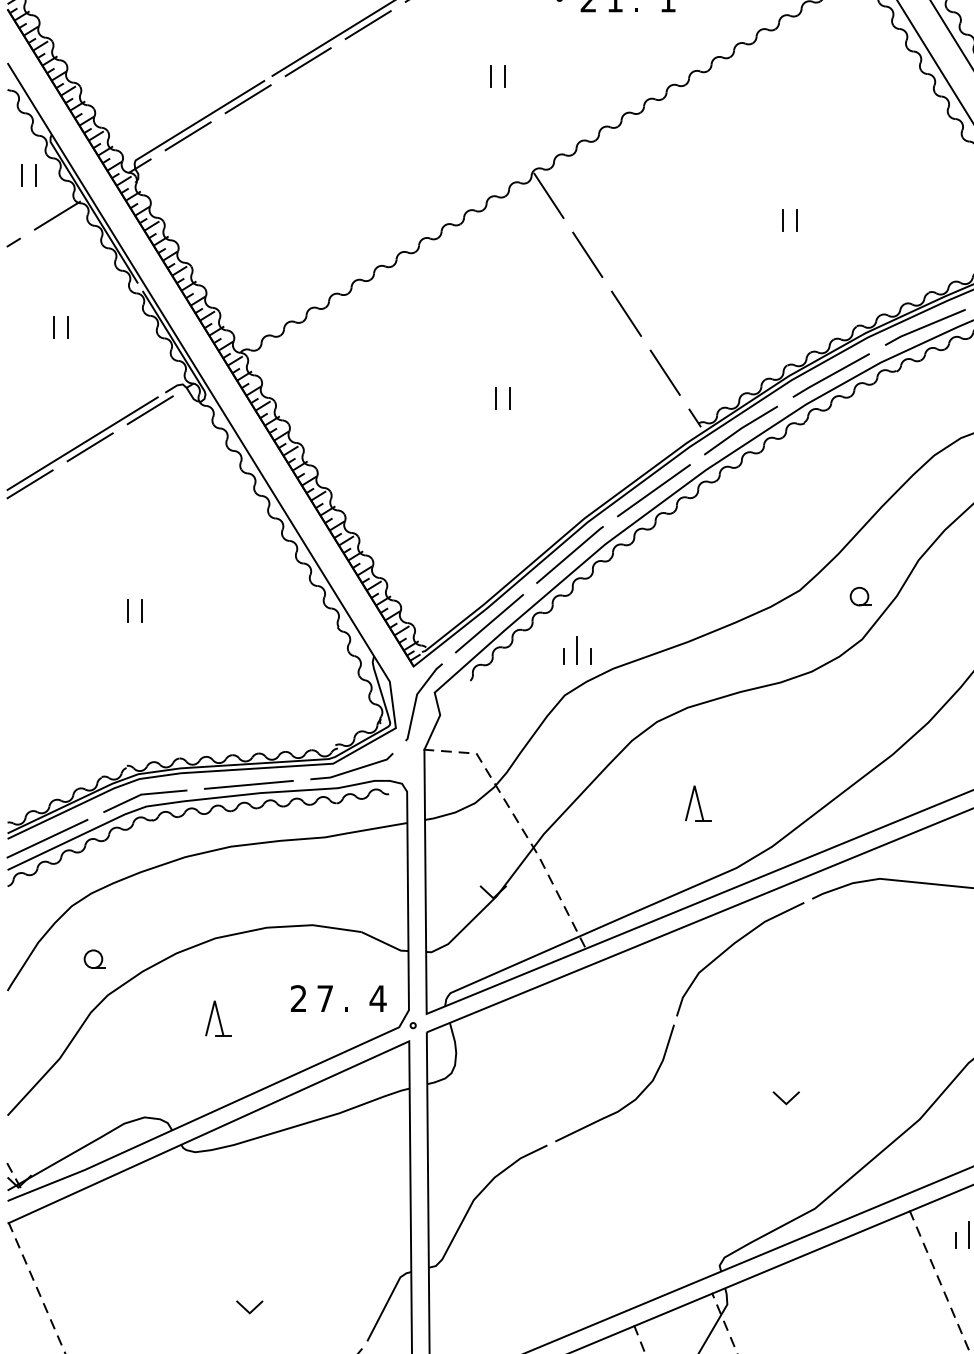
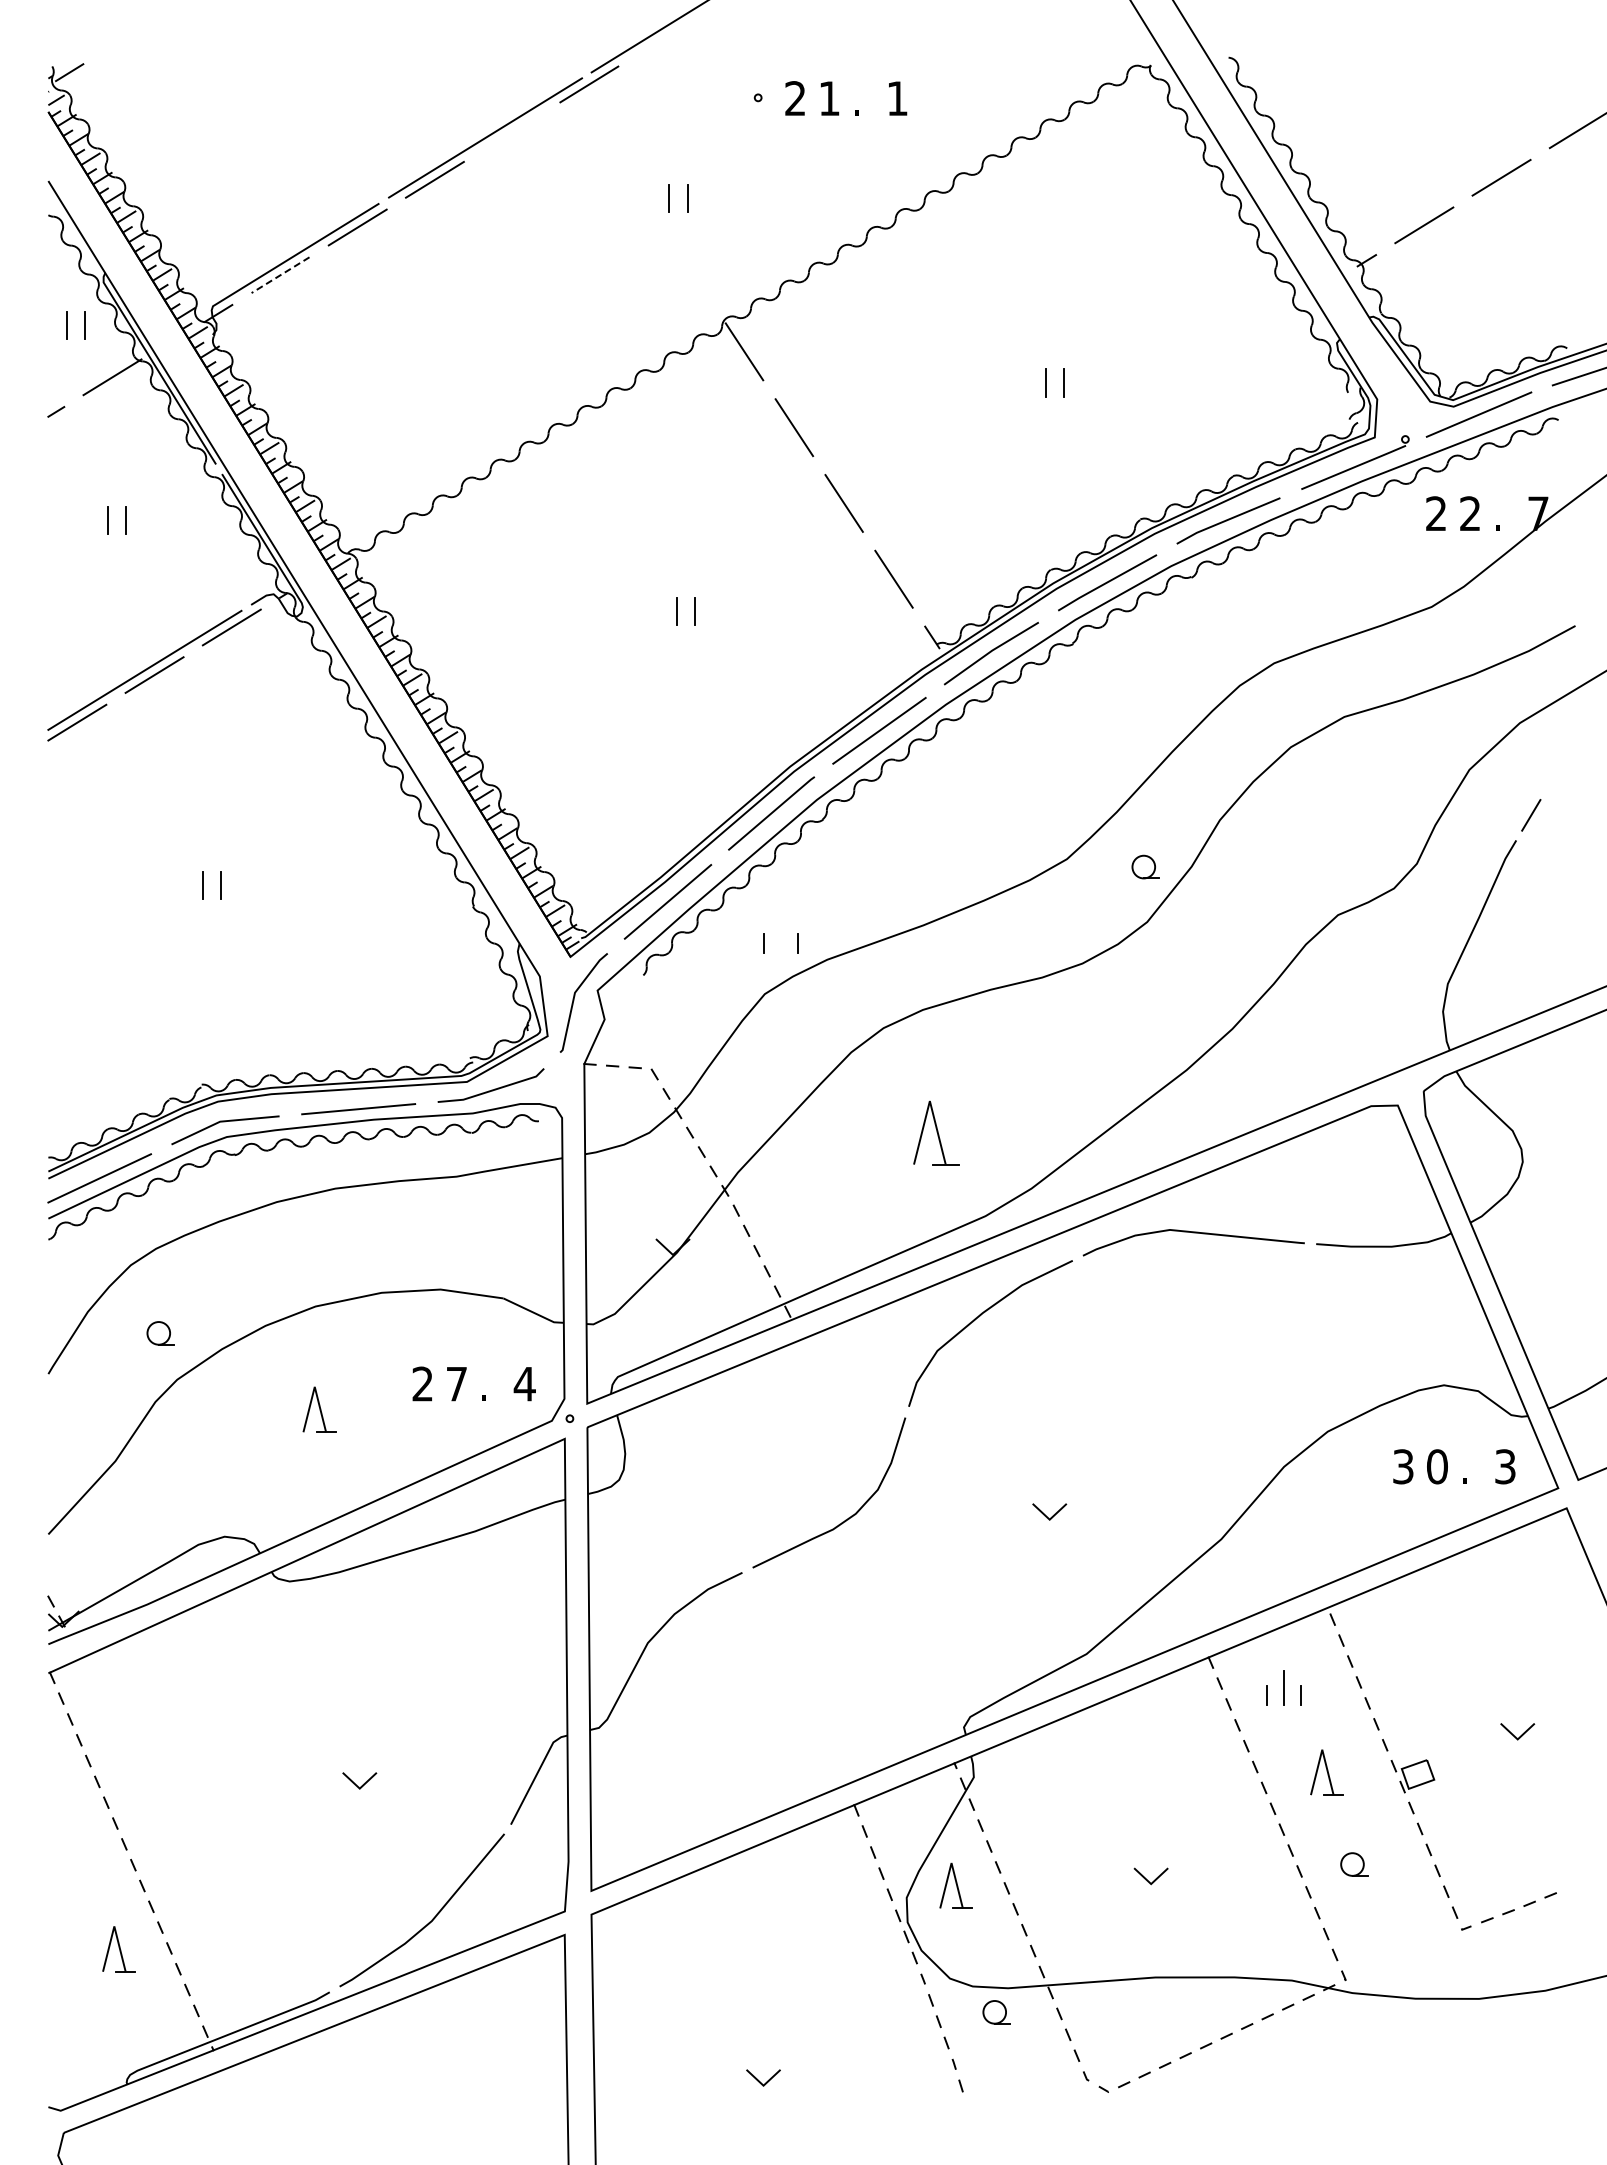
line: (368, 25) -> (512, 132), removed
line: (188, 136) -> (280, 275), solid -> dashed
line: (577, 650) -> (781, 936), removed
part: (698, 803) -> (936, 1133), size x1.4

